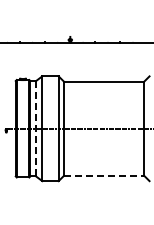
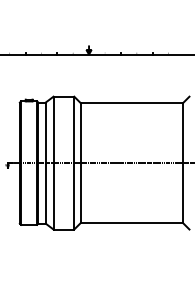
line: (36, 128) -> (46, 162), dashed -> solid
line: (104, 175) -> (132, 222), dashed -> solid

